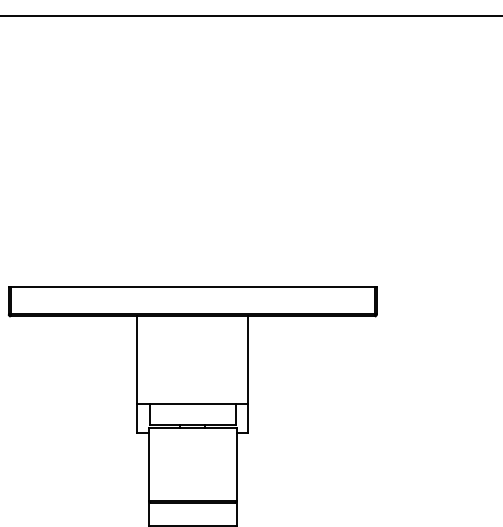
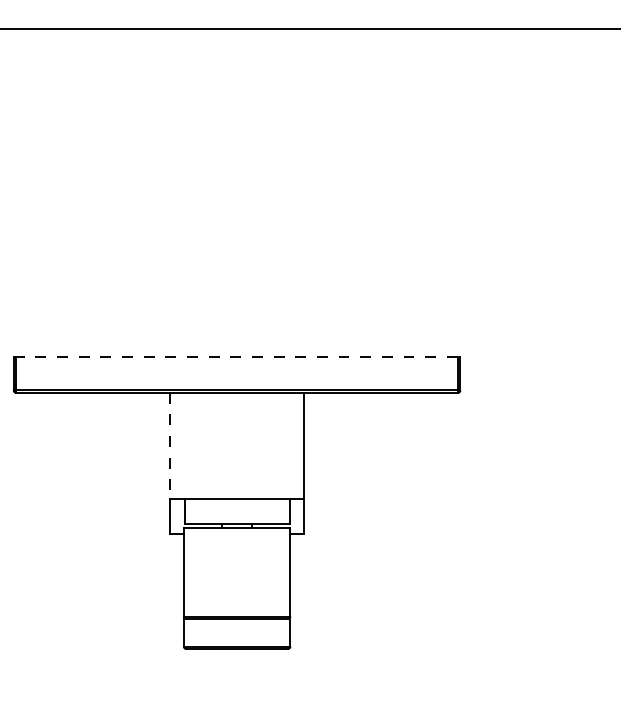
line: (193, 287) -> (237, 357), solid -> dashed
line: (137, 360) -> (169, 446), solid -> dashed

